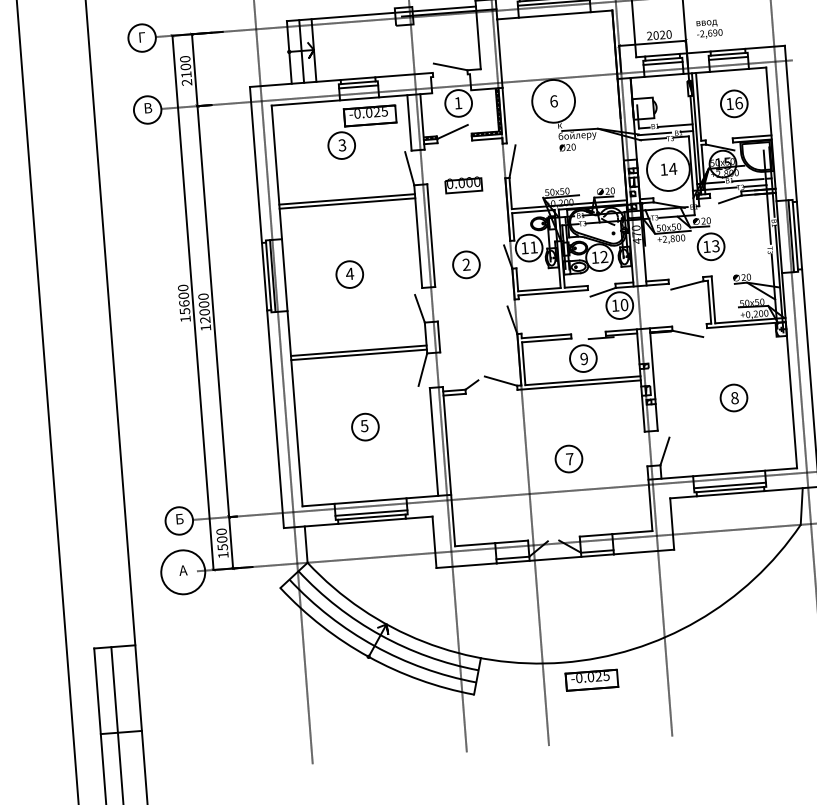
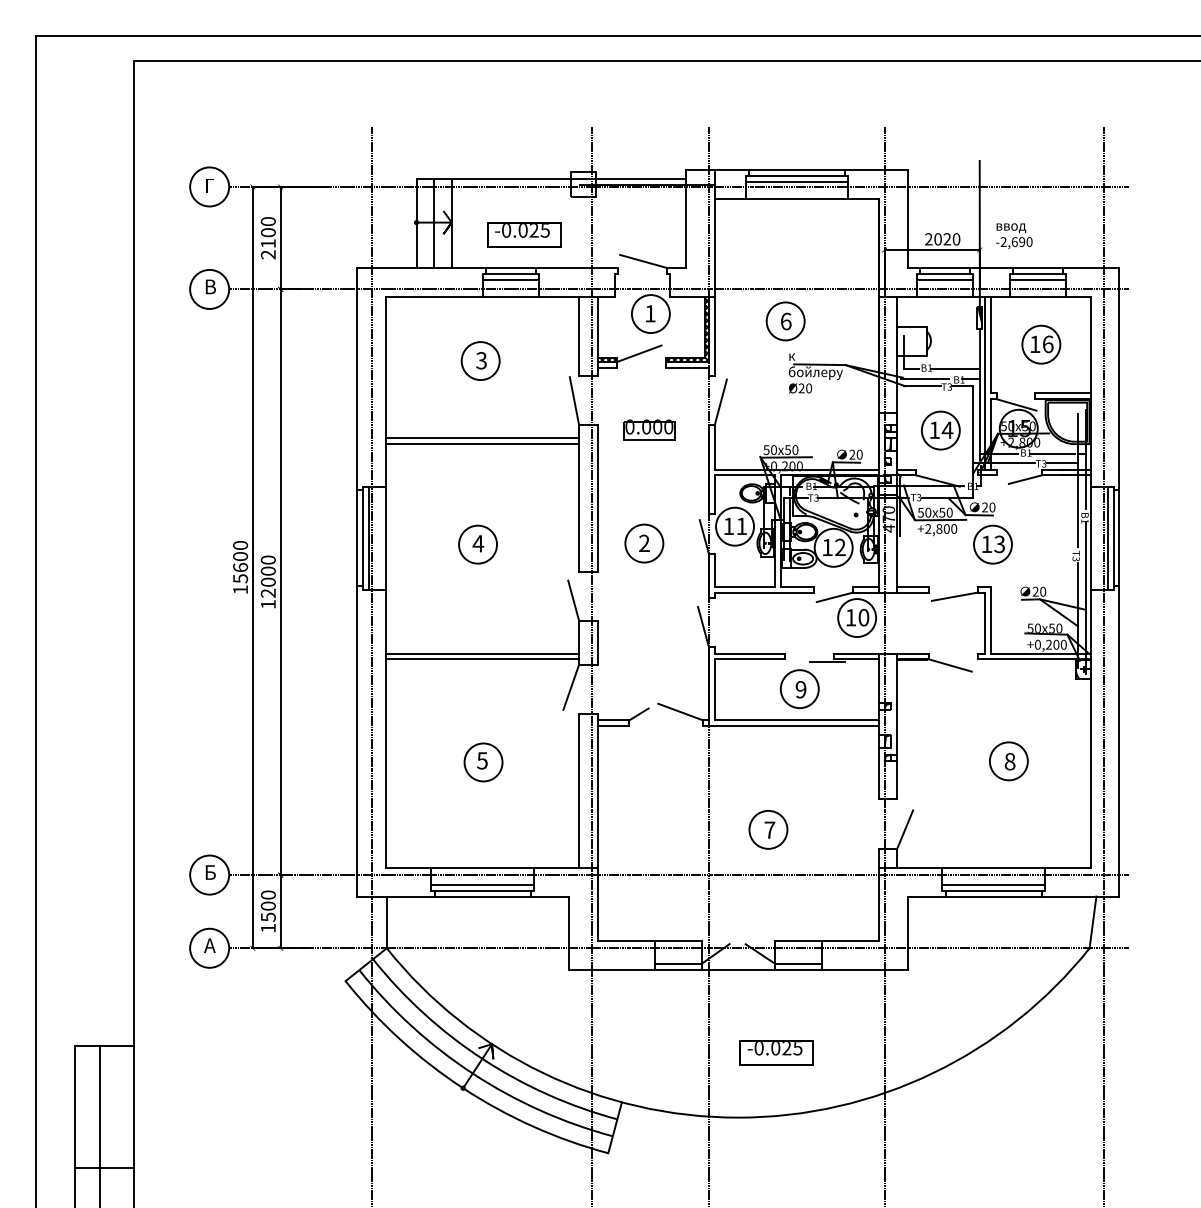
circle: (553, 101) -> (785, 321), size x0.62
part: (370, 115) -> (524, 234), moved
circle: (668, 169) -> (940, 430), size x0.62
circle: (183, 571) -> (209, 947), size x0.62
part: (591, 680) -> (776, 1052), moved

